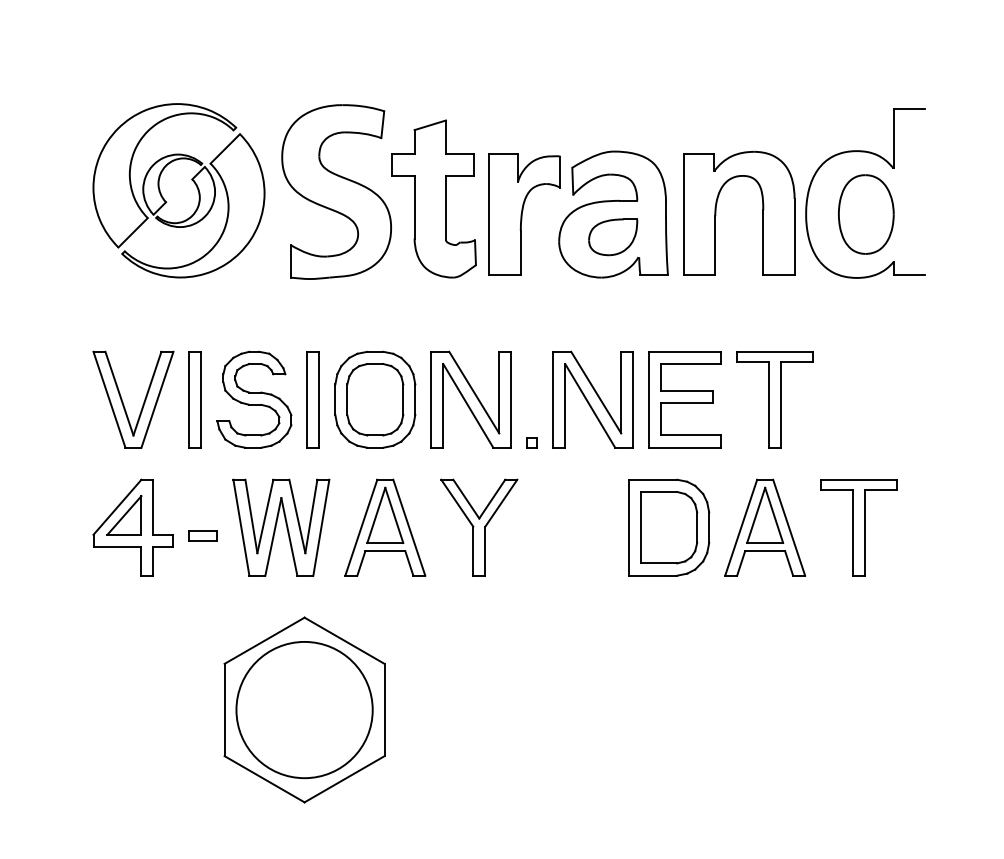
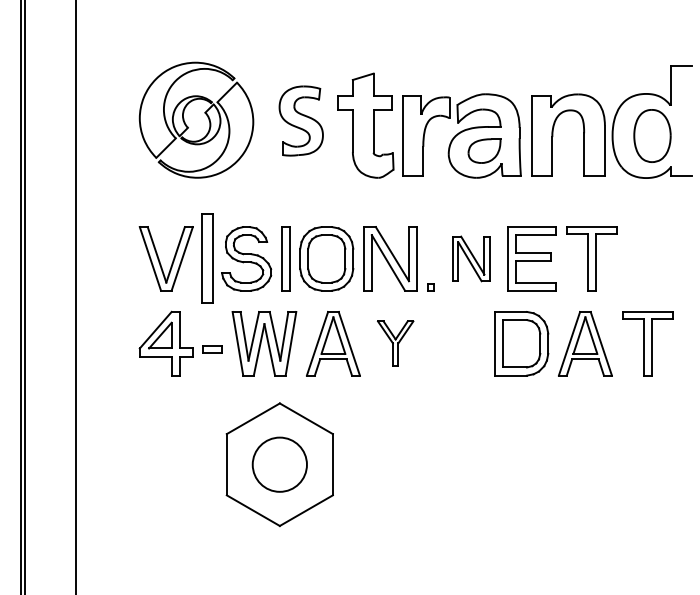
part: (337, 191) -> (301, 120), size x0.6
part: (194, 399) -> (206, 258), size x1.4
part: (593, 399) -> (471, 258), size x0.7
part: (478, 527) -> (395, 343), size x0.7
circle: (304, 709) -> (279, 464), size x0.6

